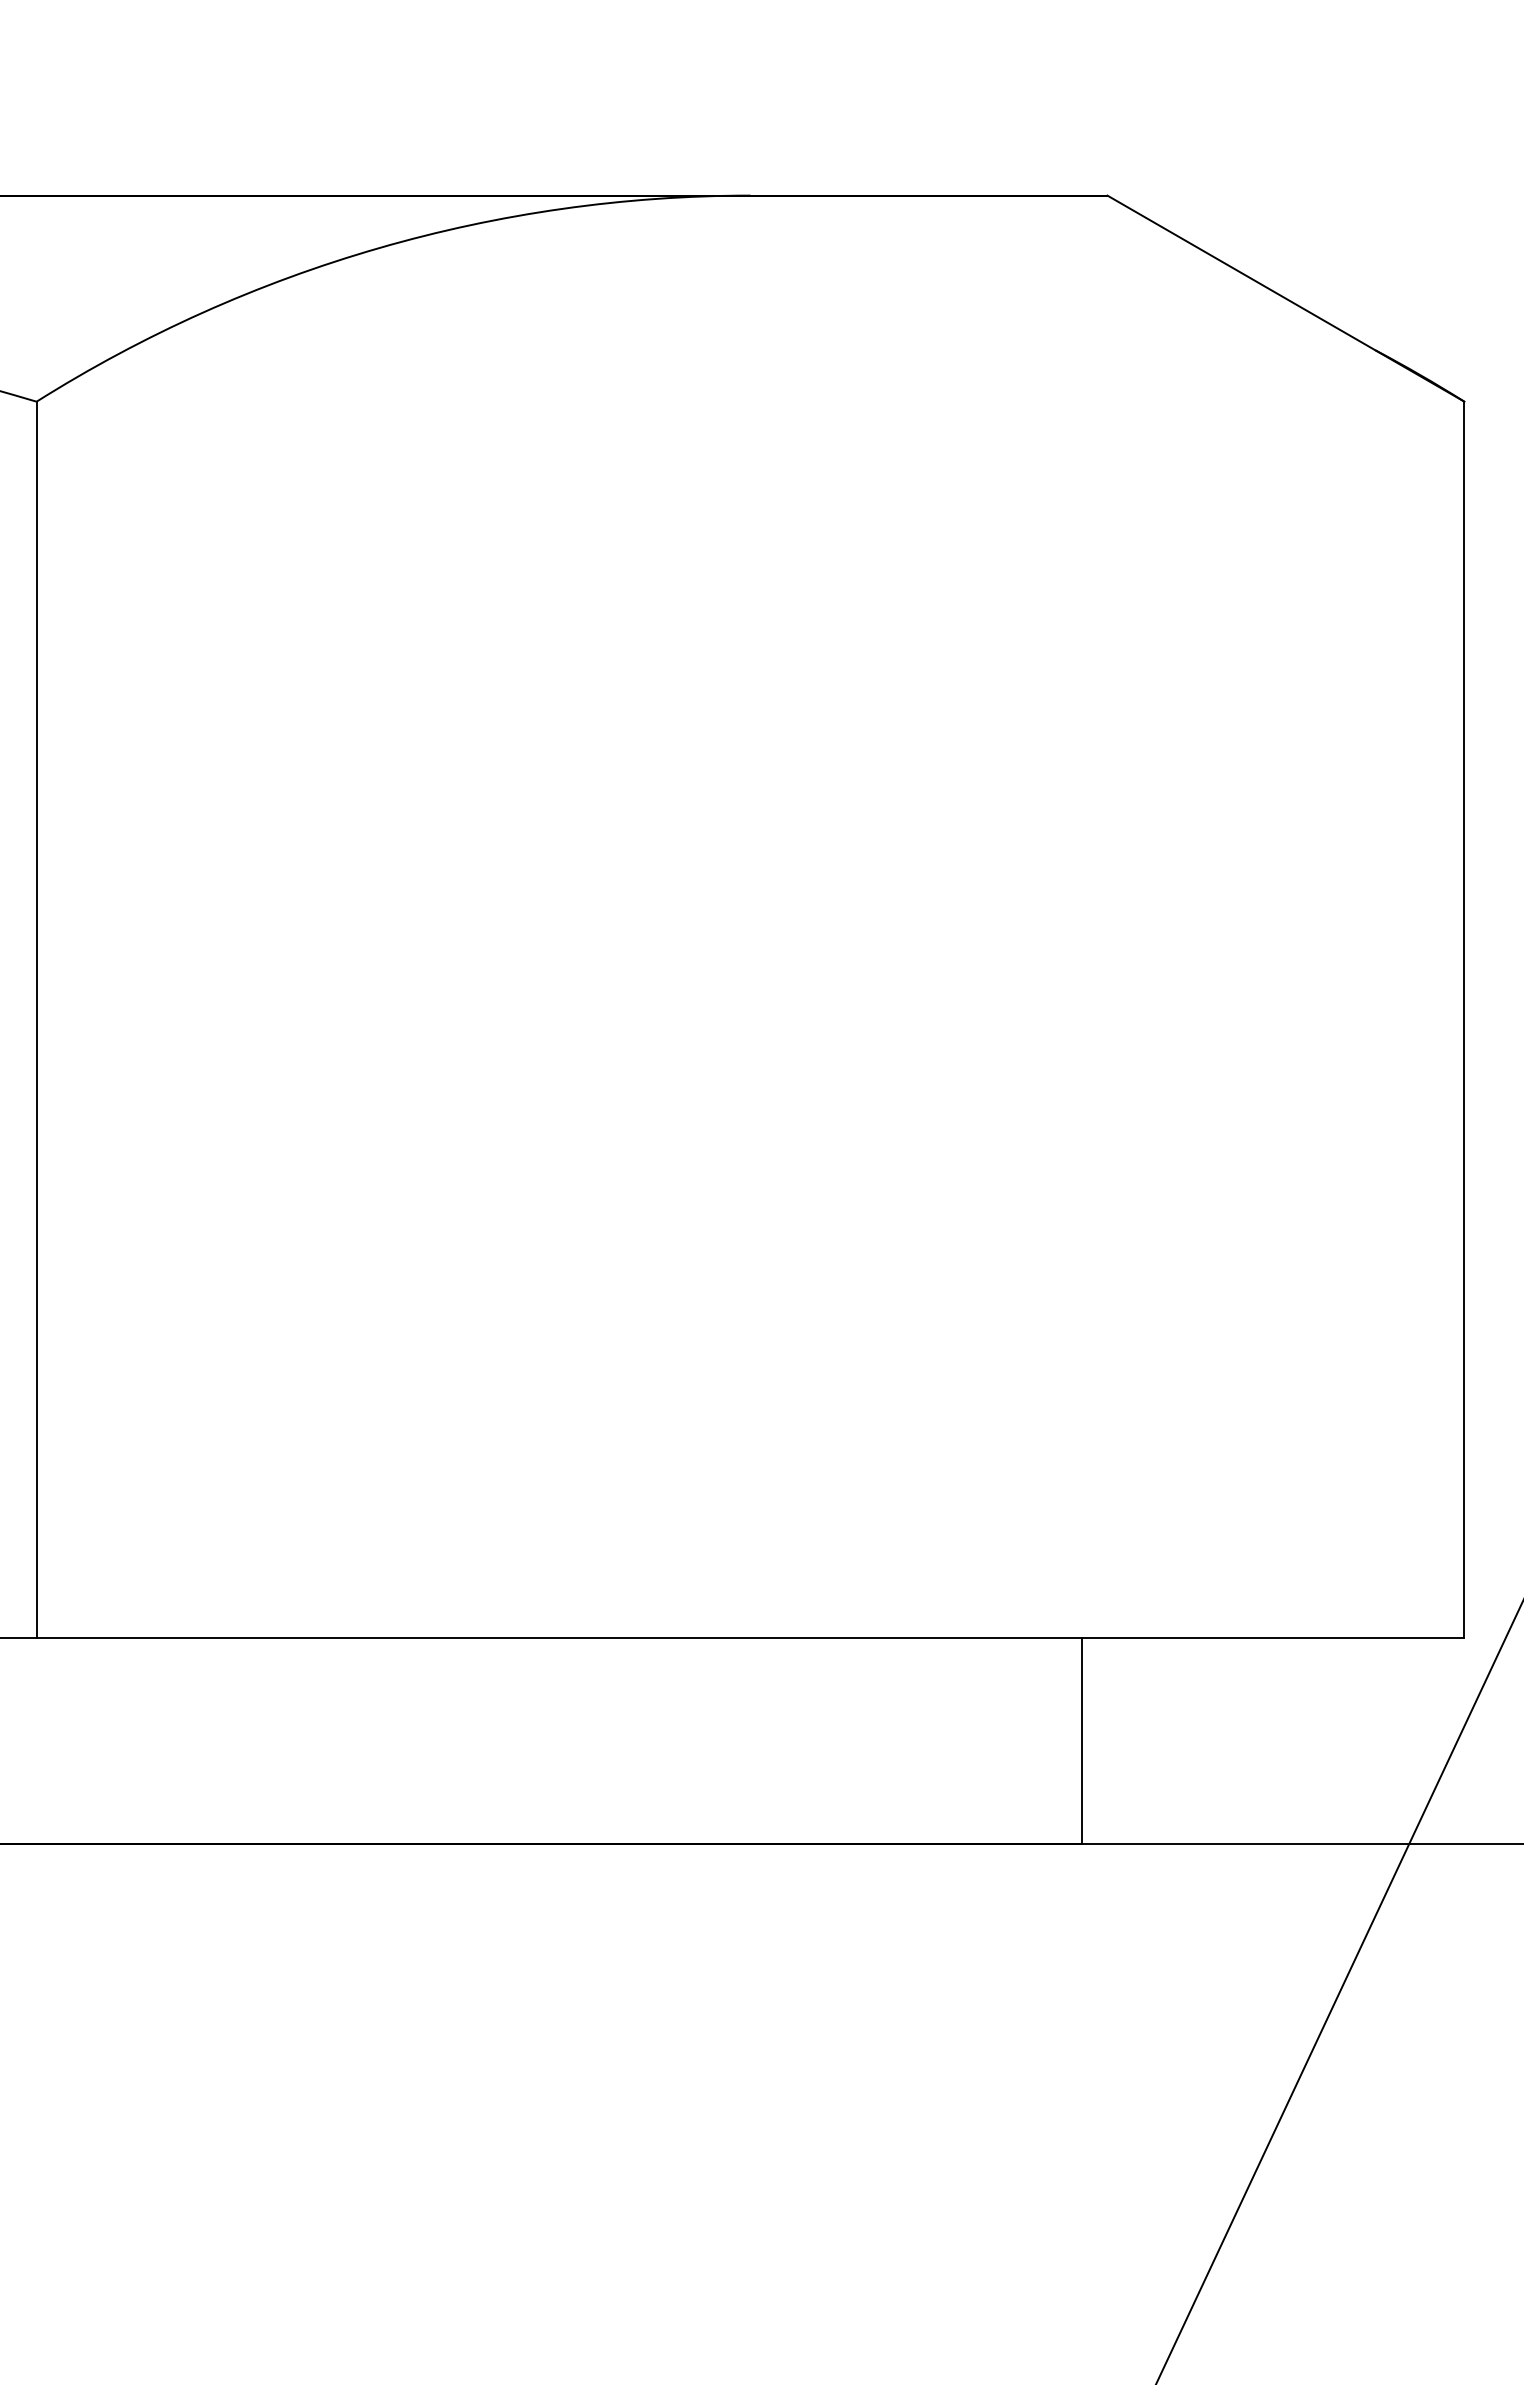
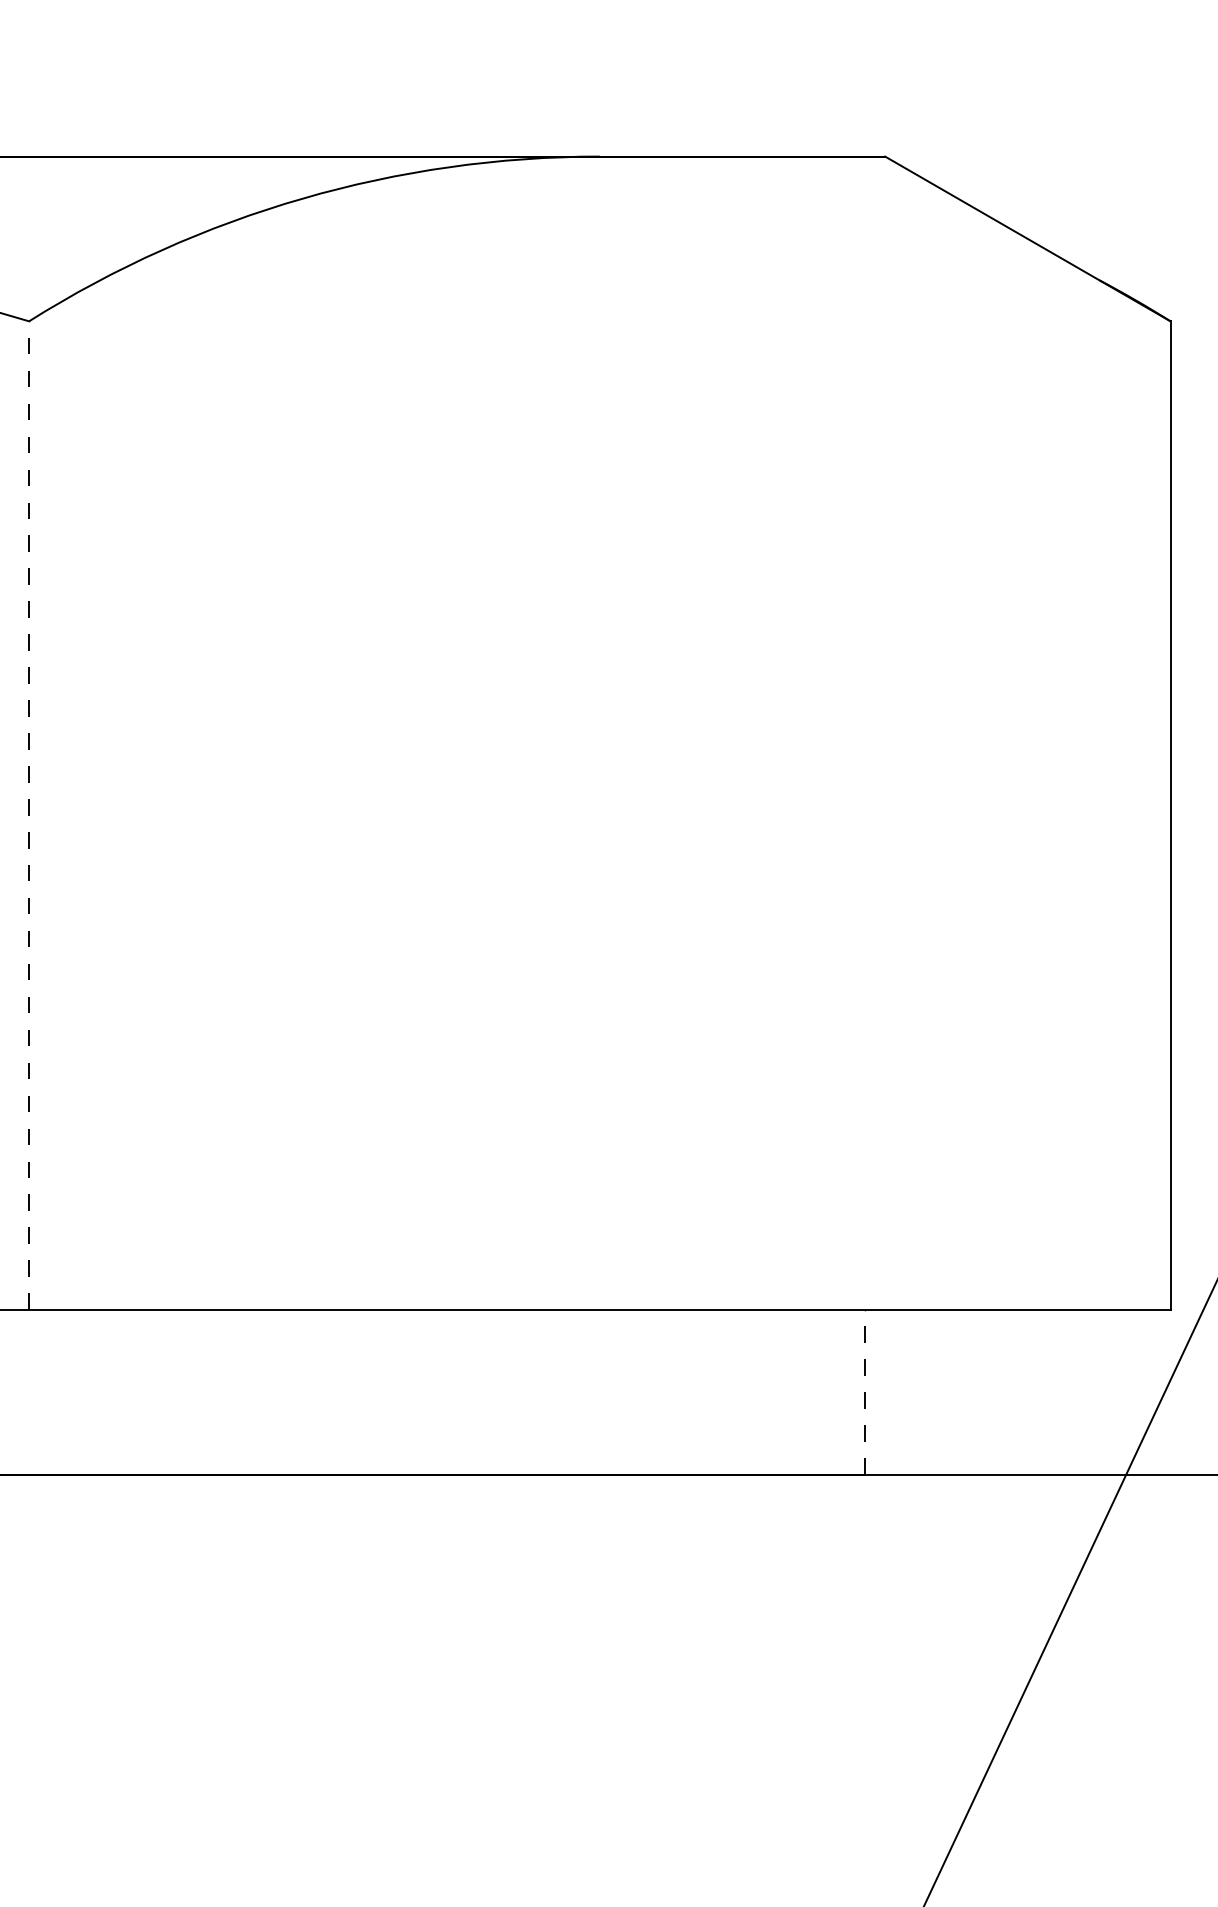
line: (36, 1019) -> (29, 815), solid -> dashed
line: (1081, 1740) -> (864, 1391), solid -> dashed

